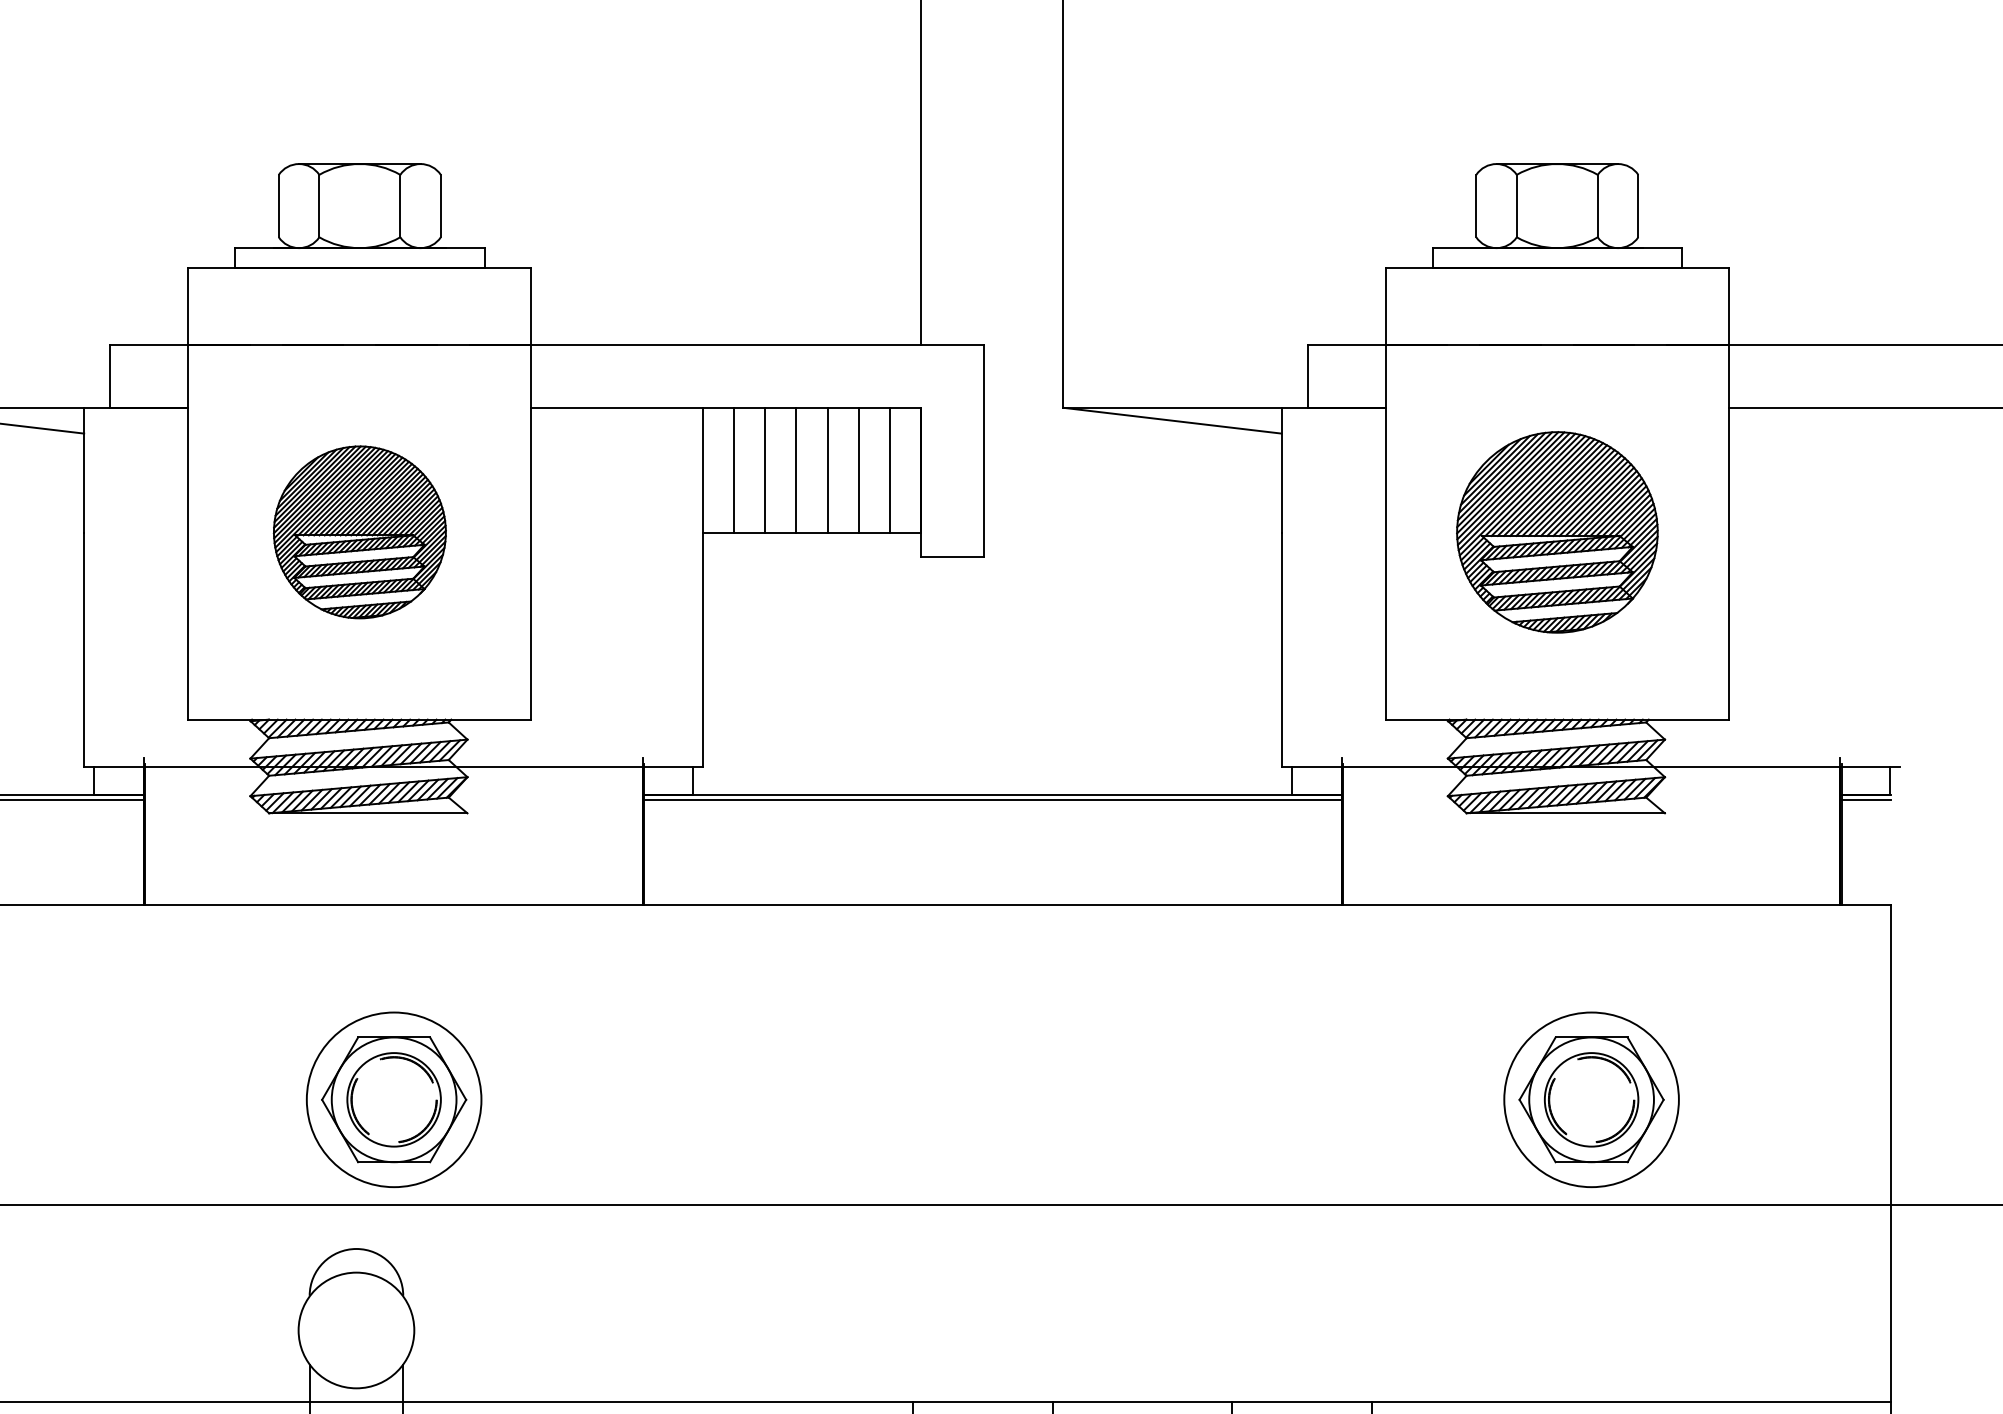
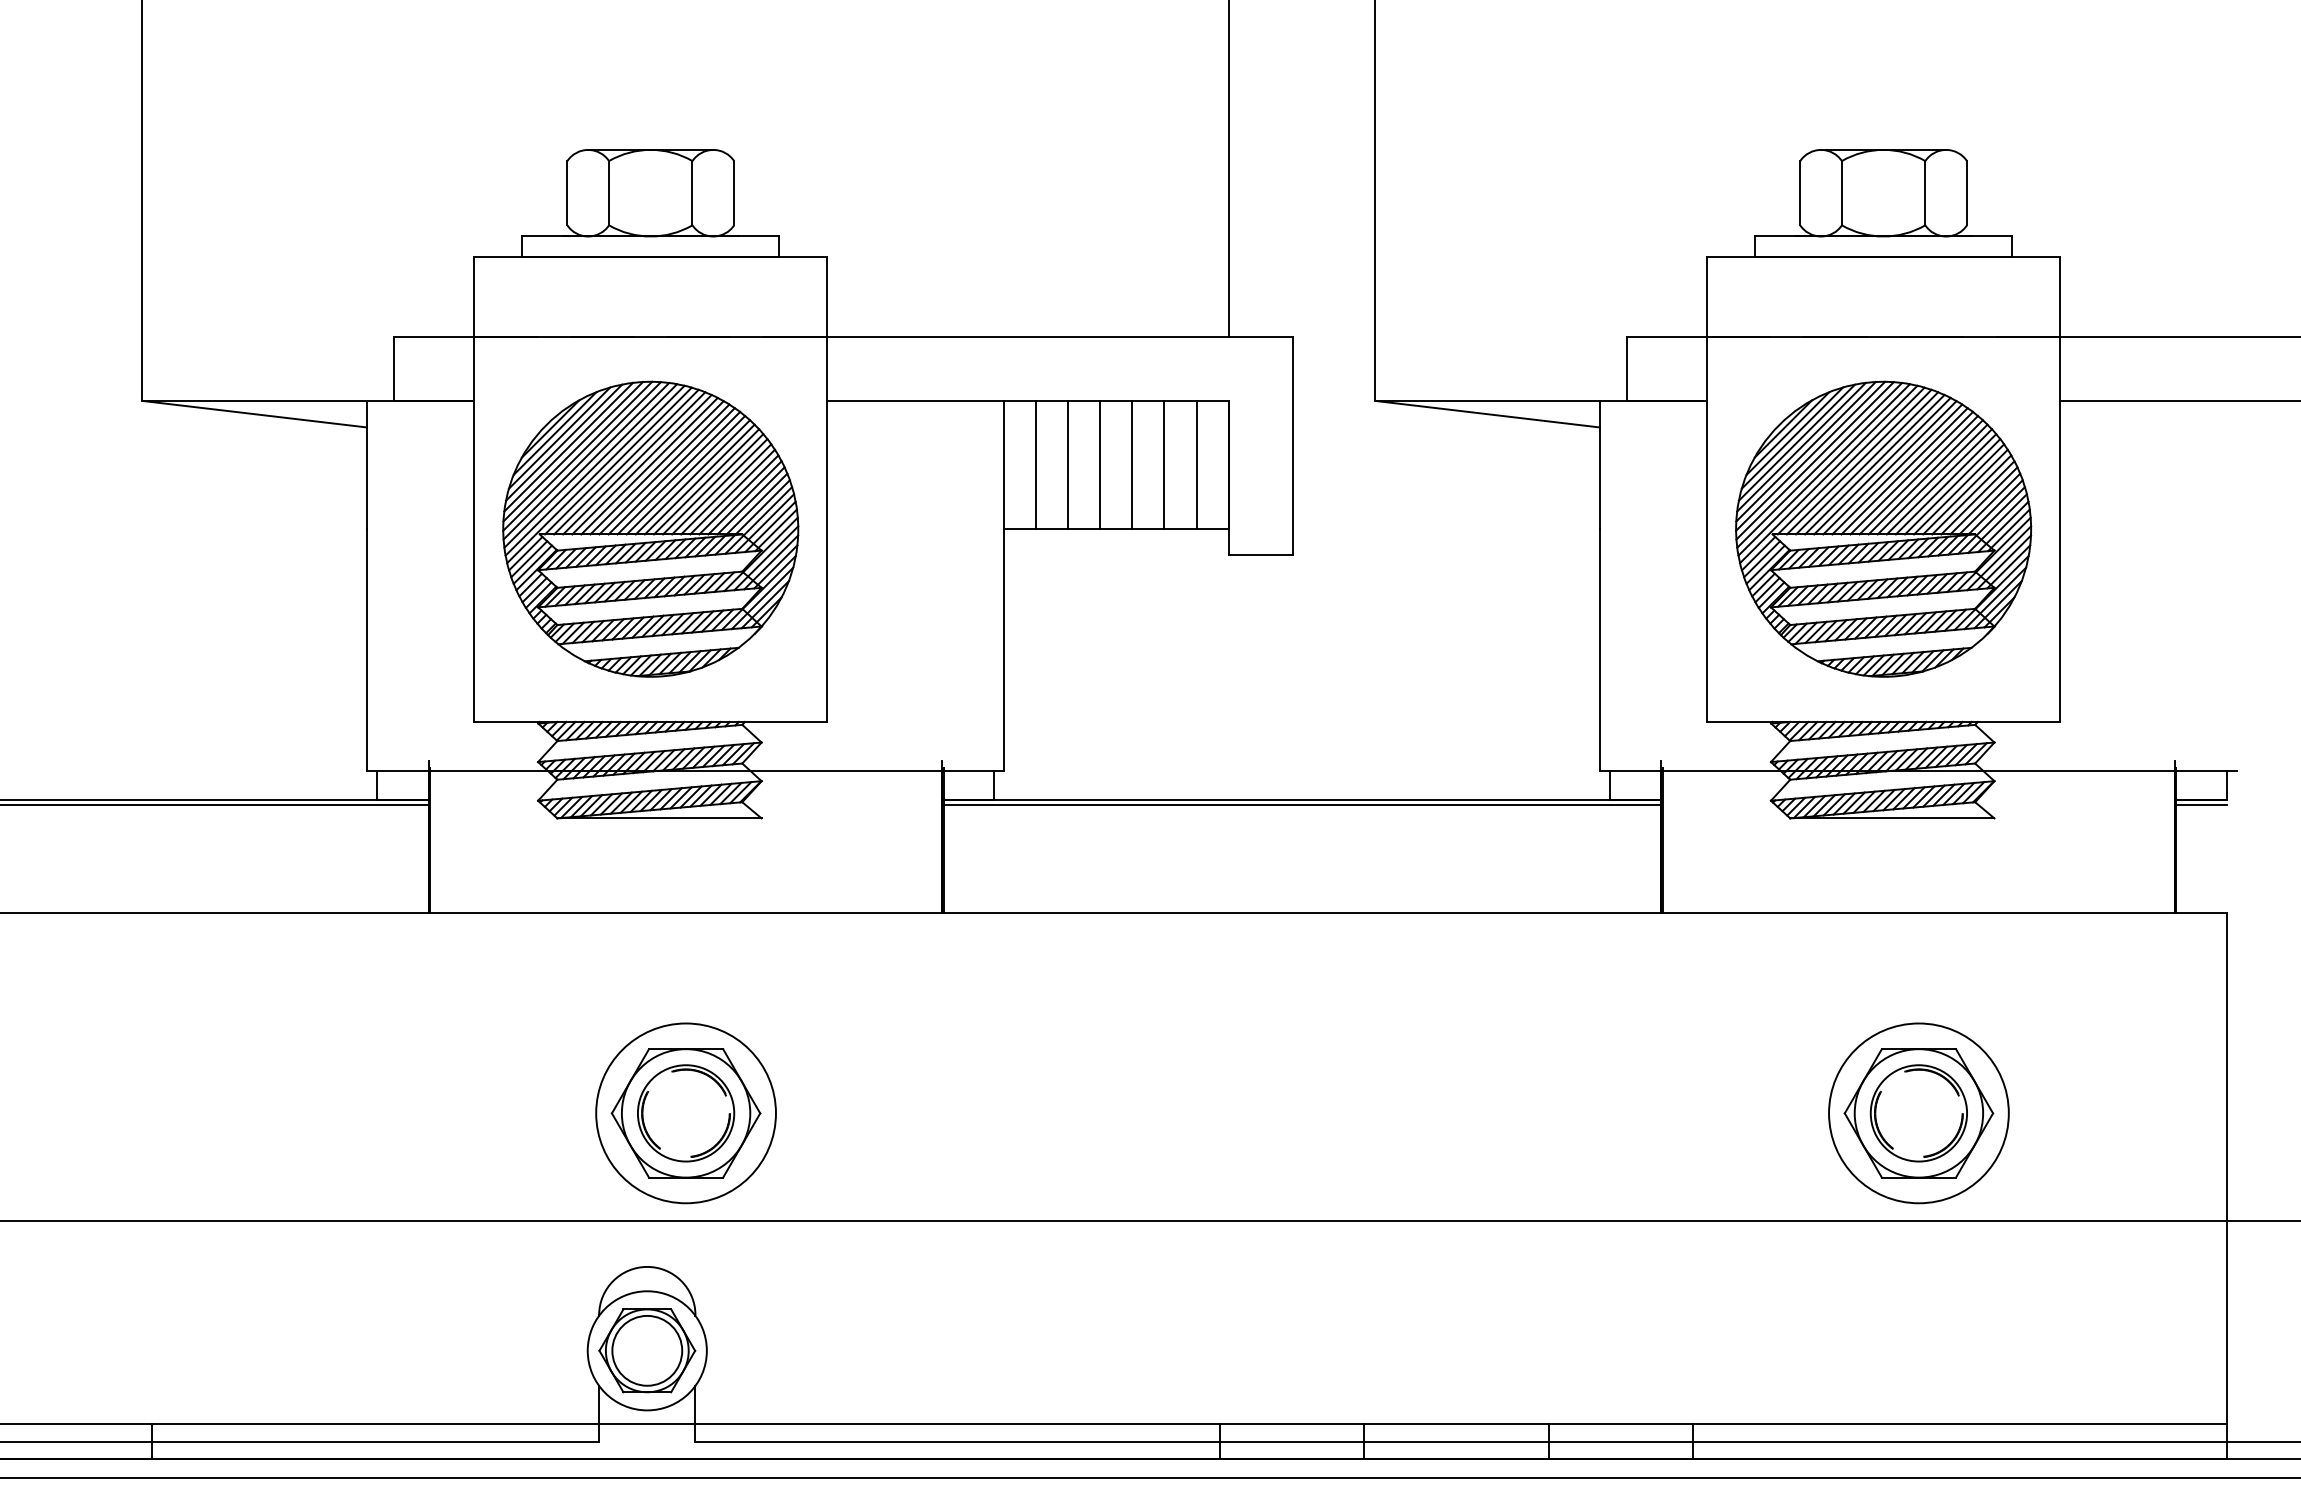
part: (359, 531) -> (650, 528), size x1.67
part: (1557, 531) -> (1883, 528), size x1.43
part: (356, 1330) -> (647, 1350), added

